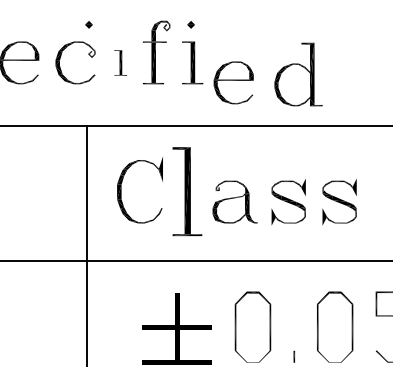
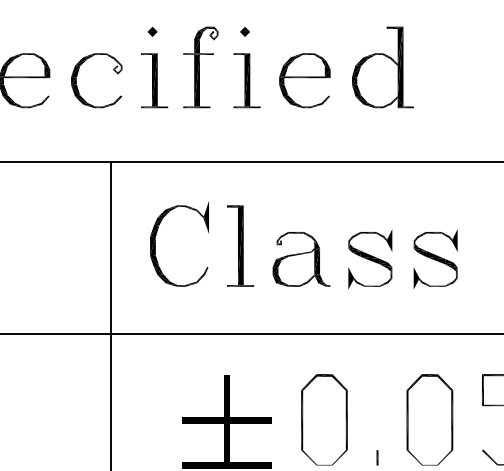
part: (88, 24) -> (151, 31), moved
part: (120, 62) -> (154, 80), size x1.67
part: (298, 74) -> (382, 67), moved
part: (233, 82) -> (304, 80), moved
part: (187, 191) -> (240, 245), size x0.71

